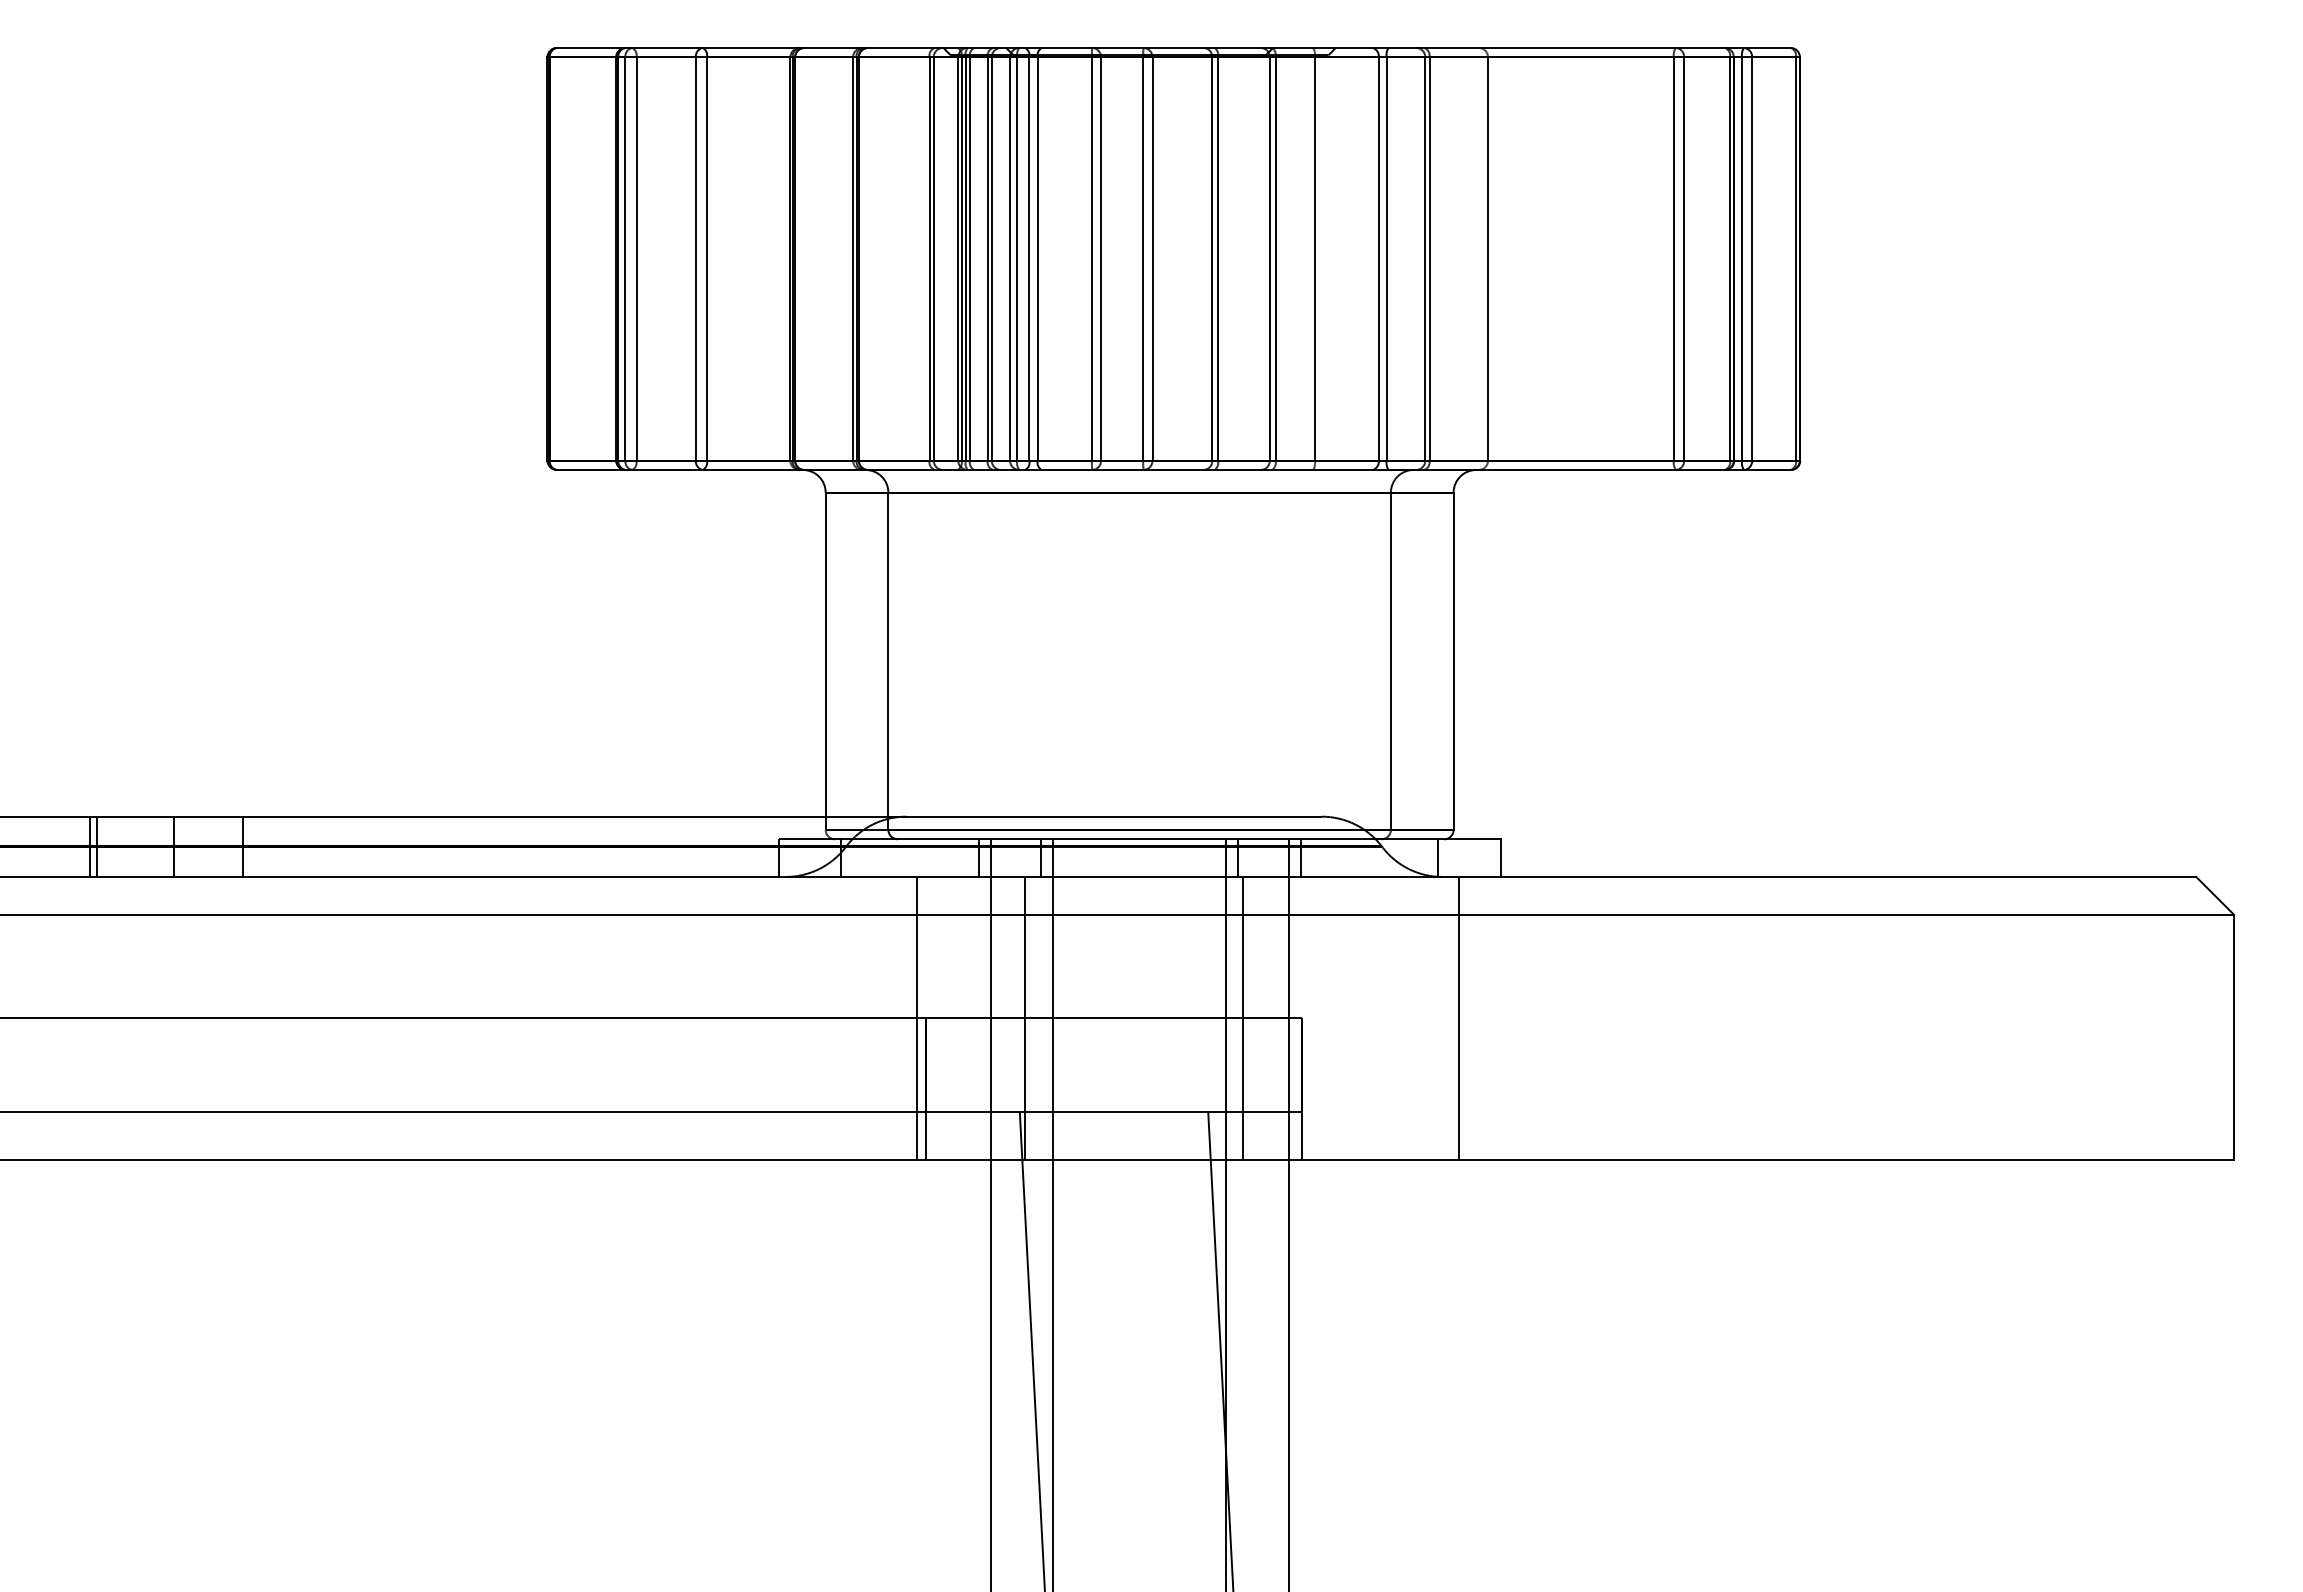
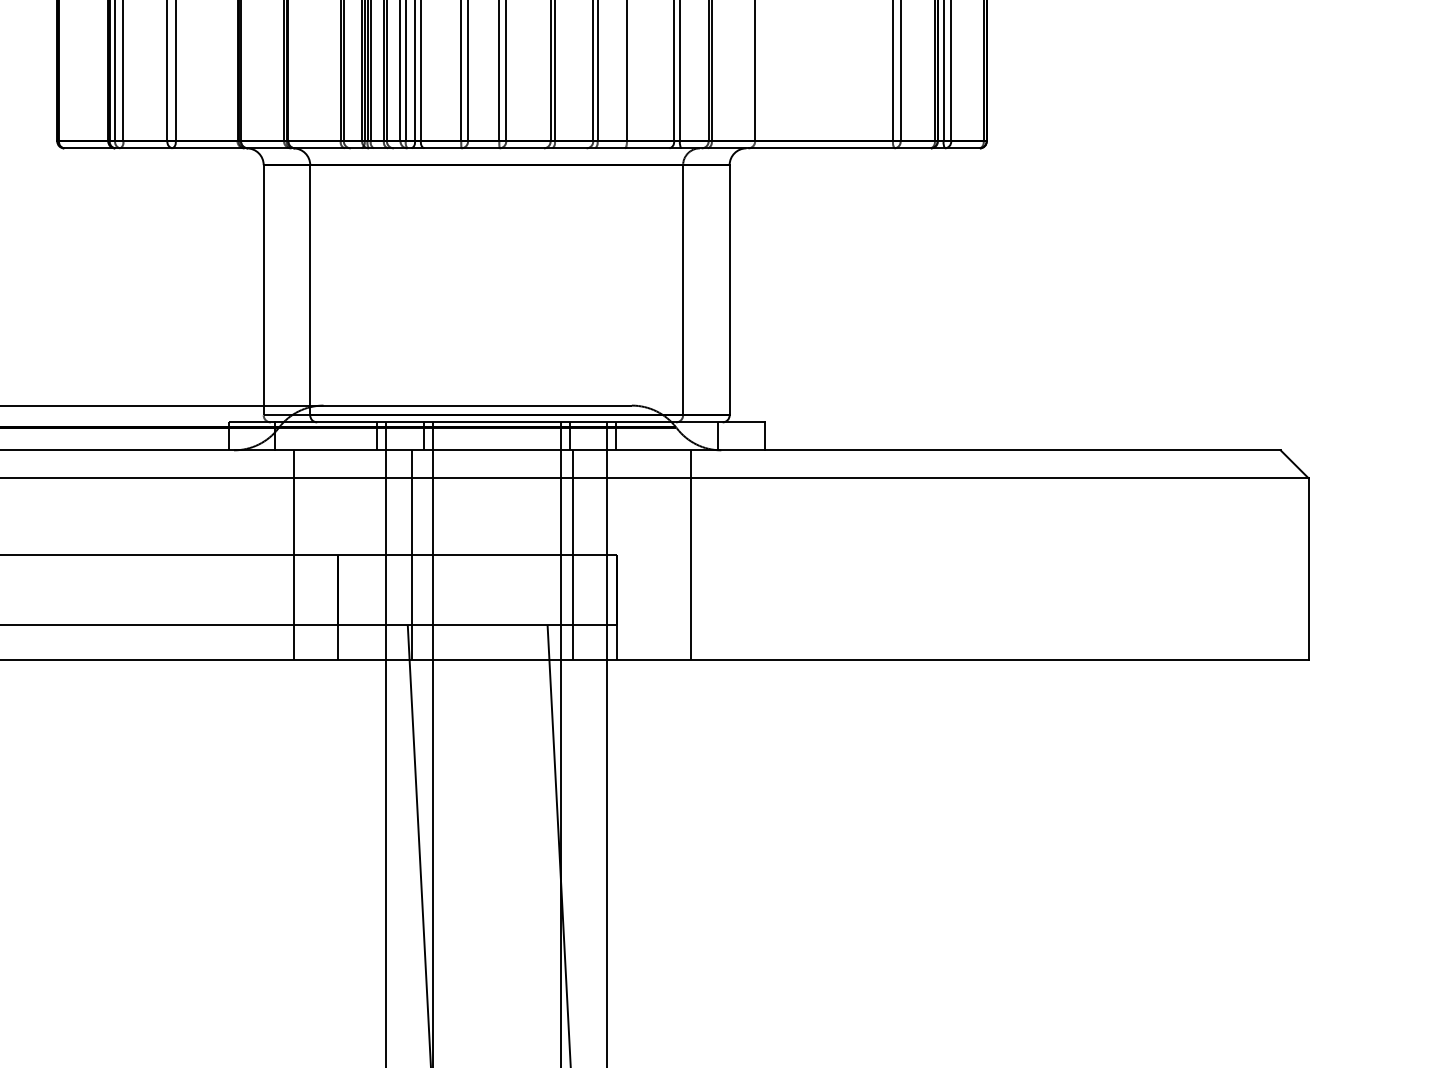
line: (917, 1017) -> (294, 554), moved
line: (1458, 1017) -> (690, 554), moved

